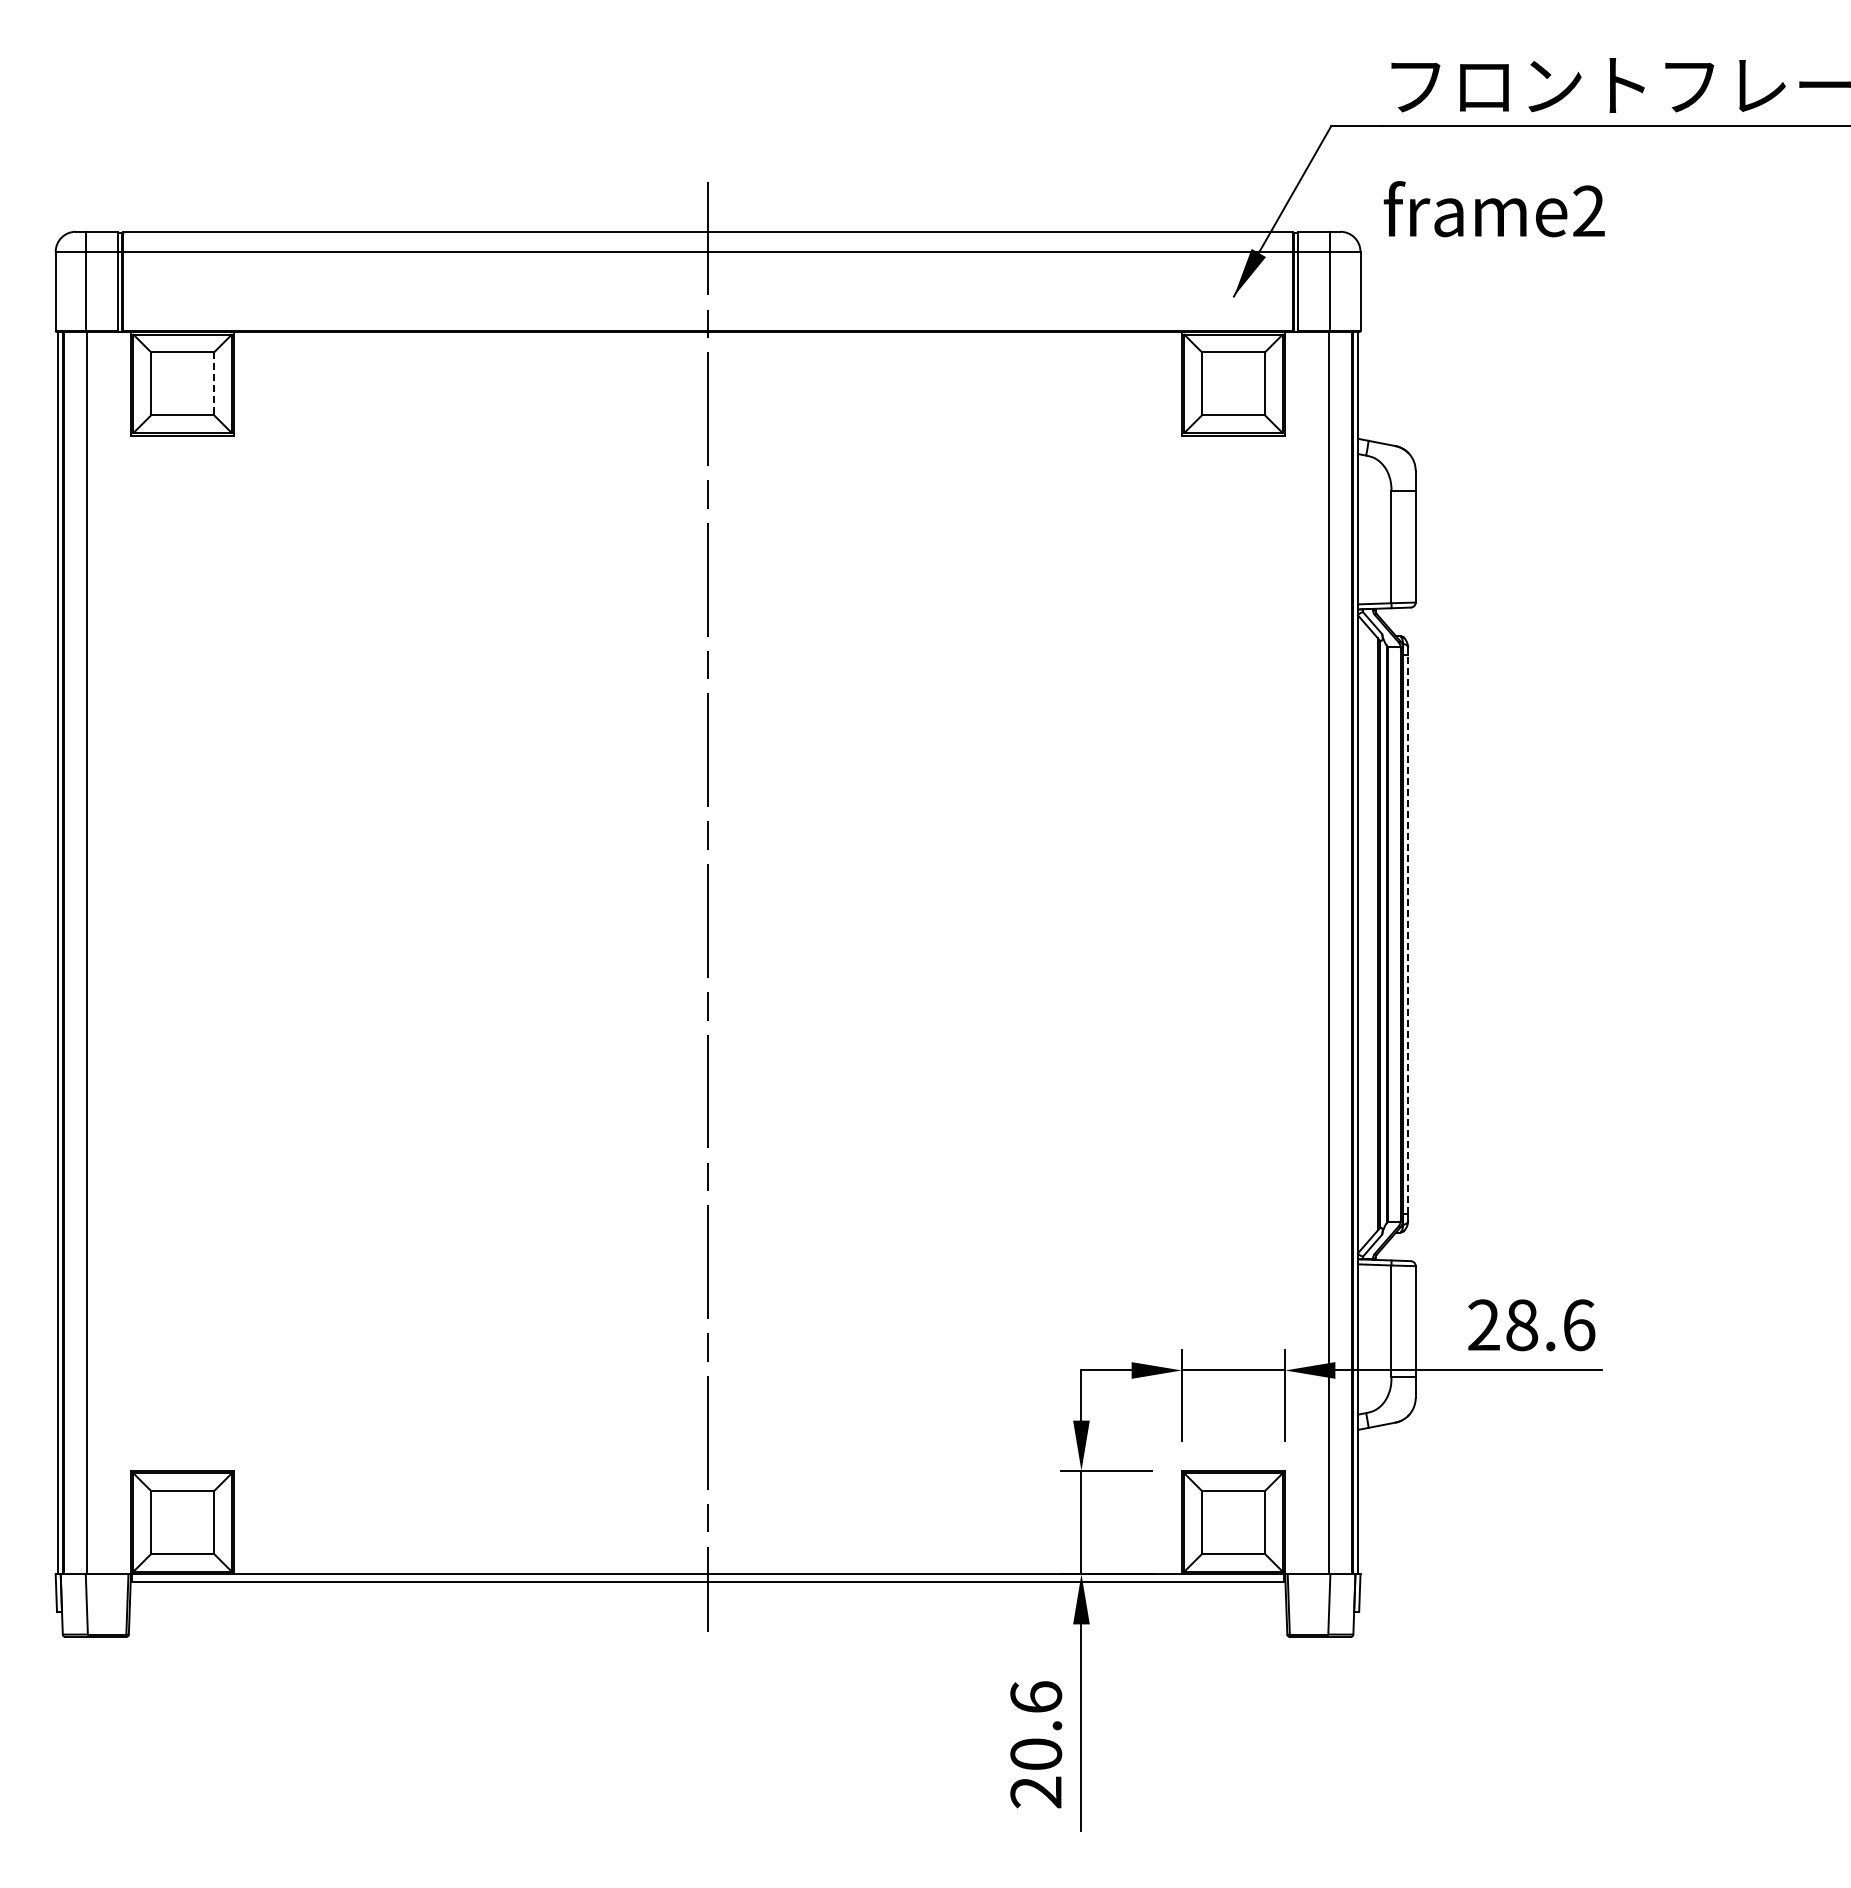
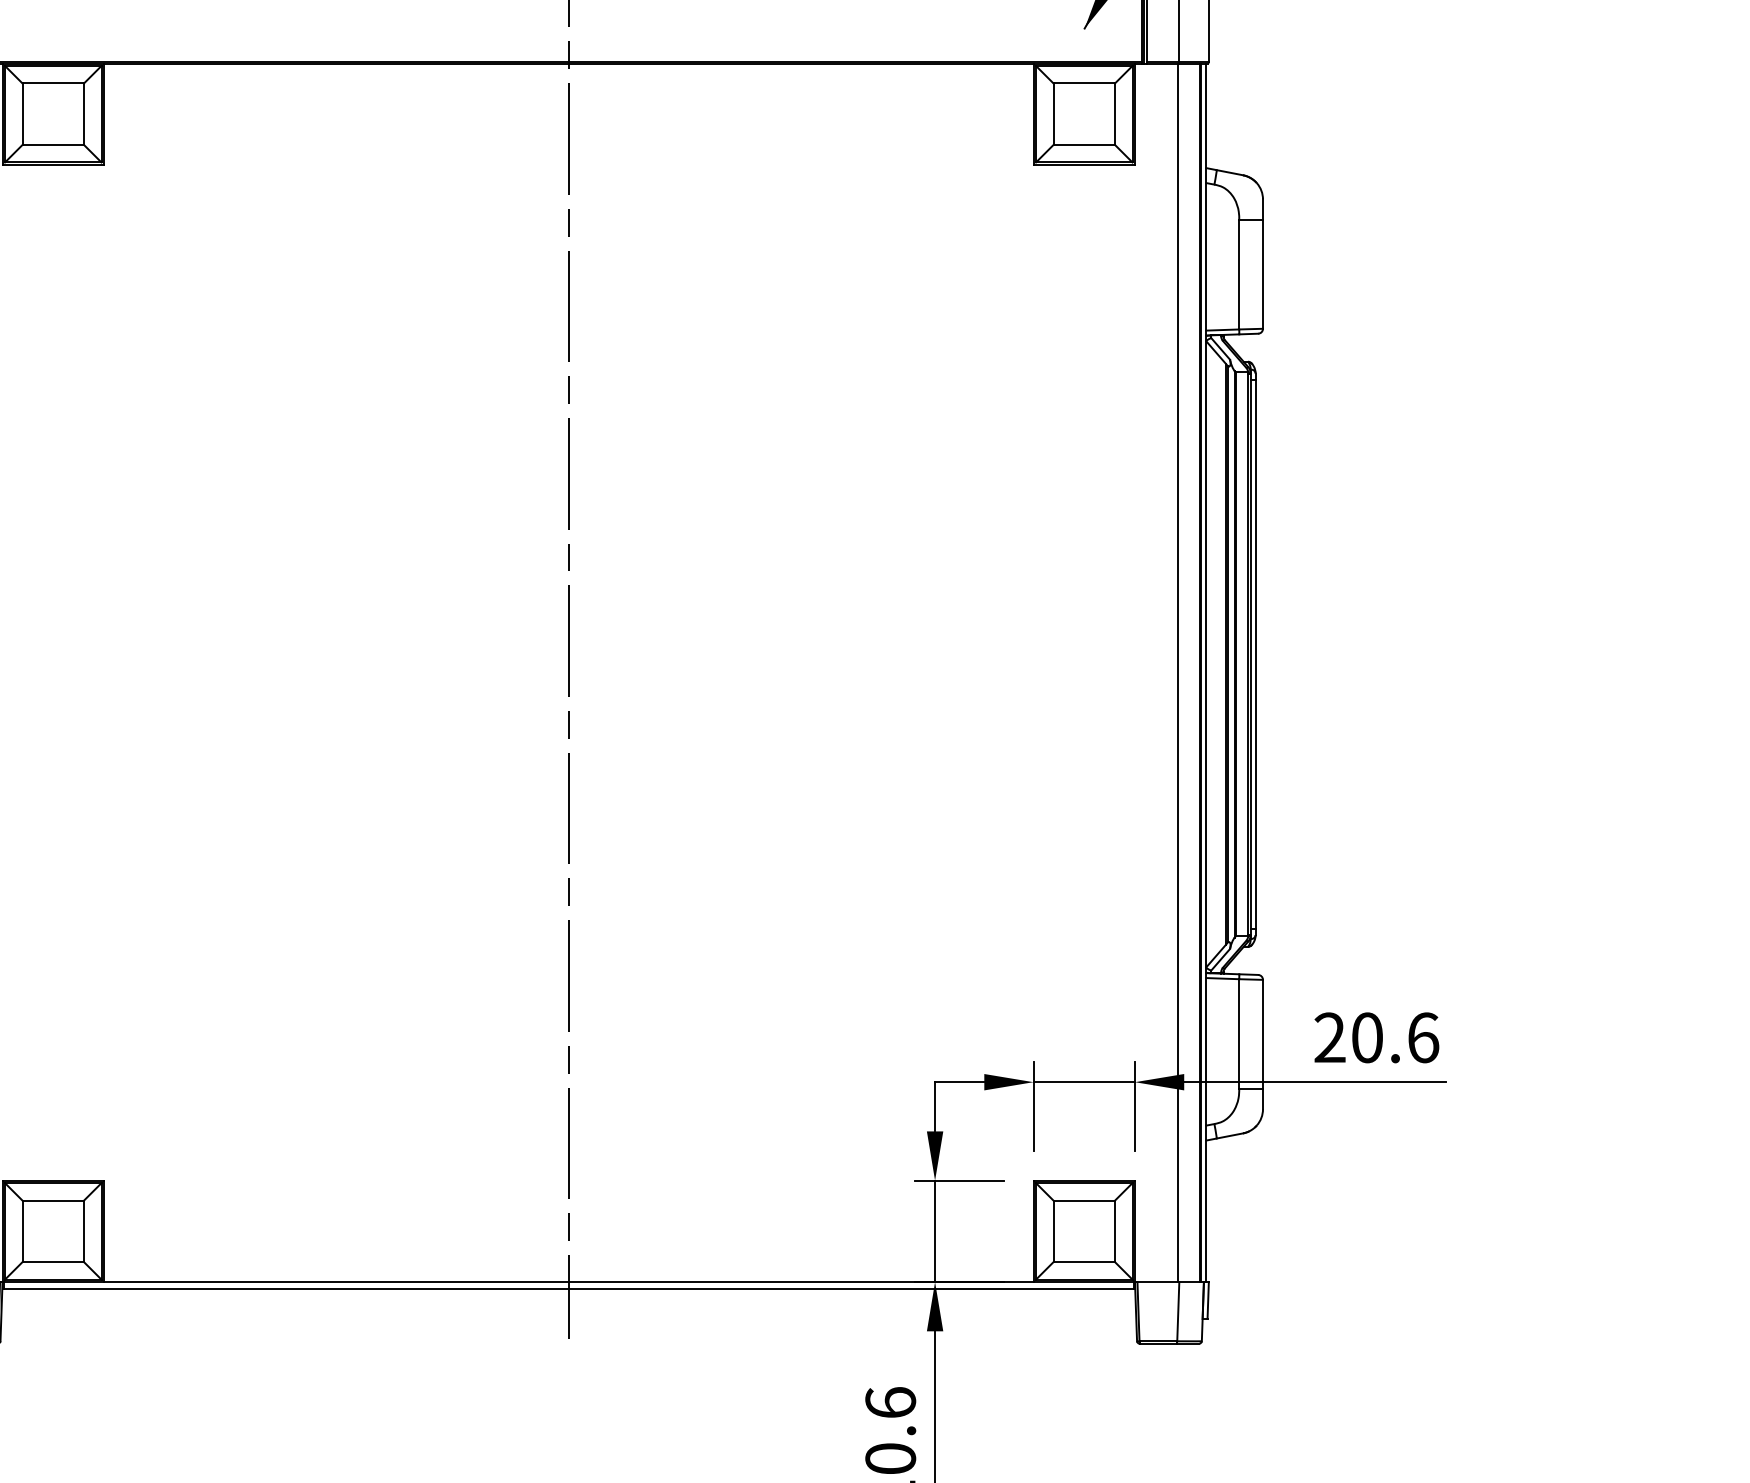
line: (214, 384) -> (84, 114), dashed -> solid
line: (1408, 933) -> (1255, 653), dashed -> solid
text: (1522, 1324) -> (1367, 1037), 28.6 -> 20.6

